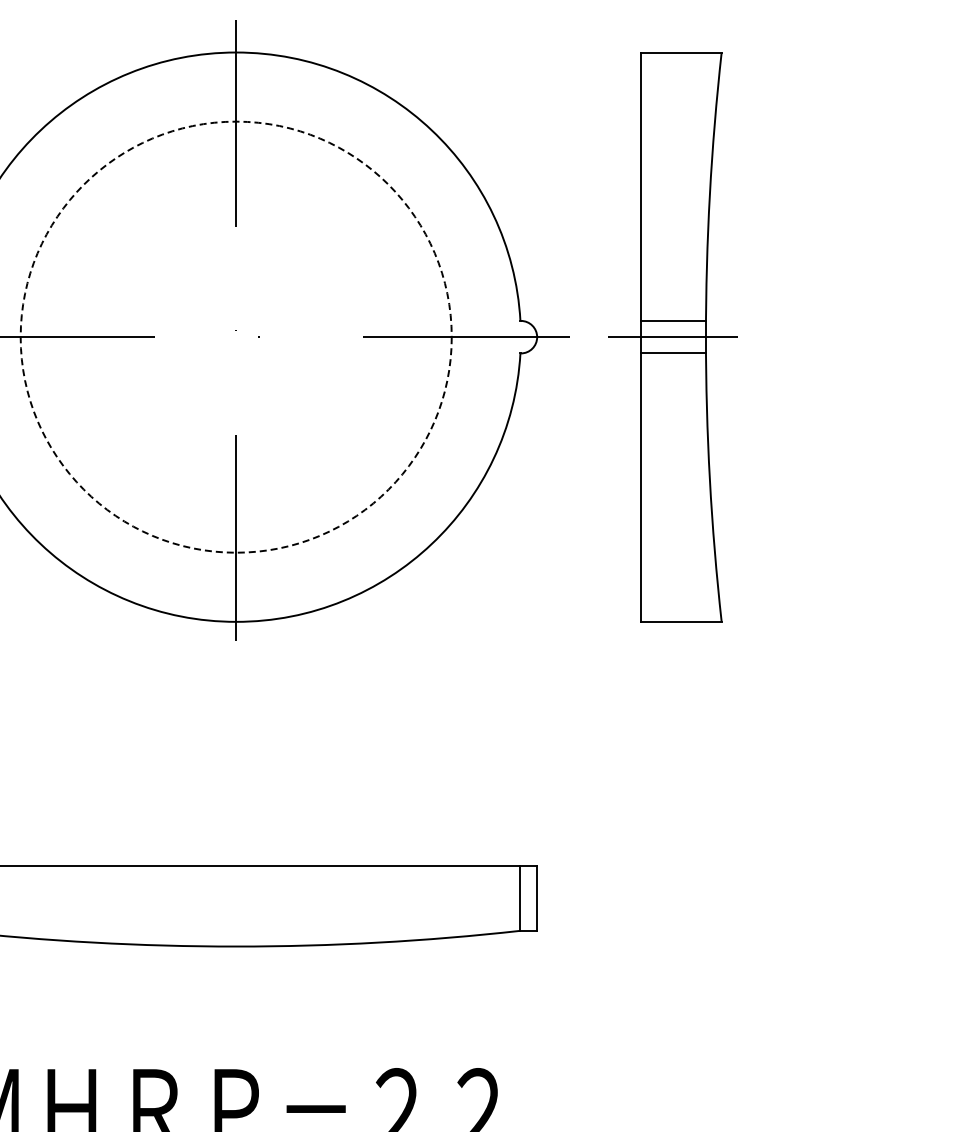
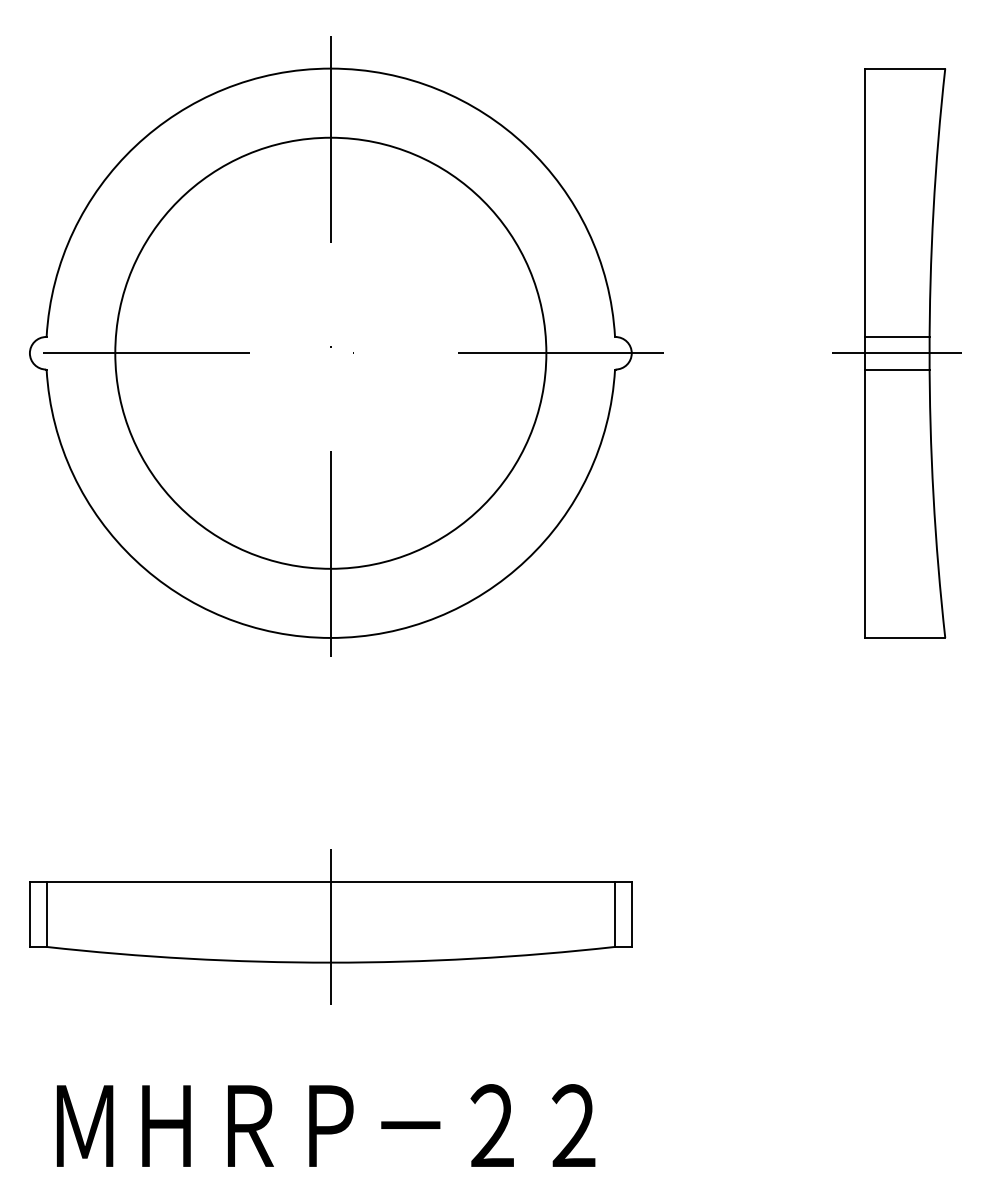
circle: (235, 336) -> (330, 352), dashed -> solid
part: (672, 337) -> (896, 353), moved
line: (235, 911) -> (330, 927), added

